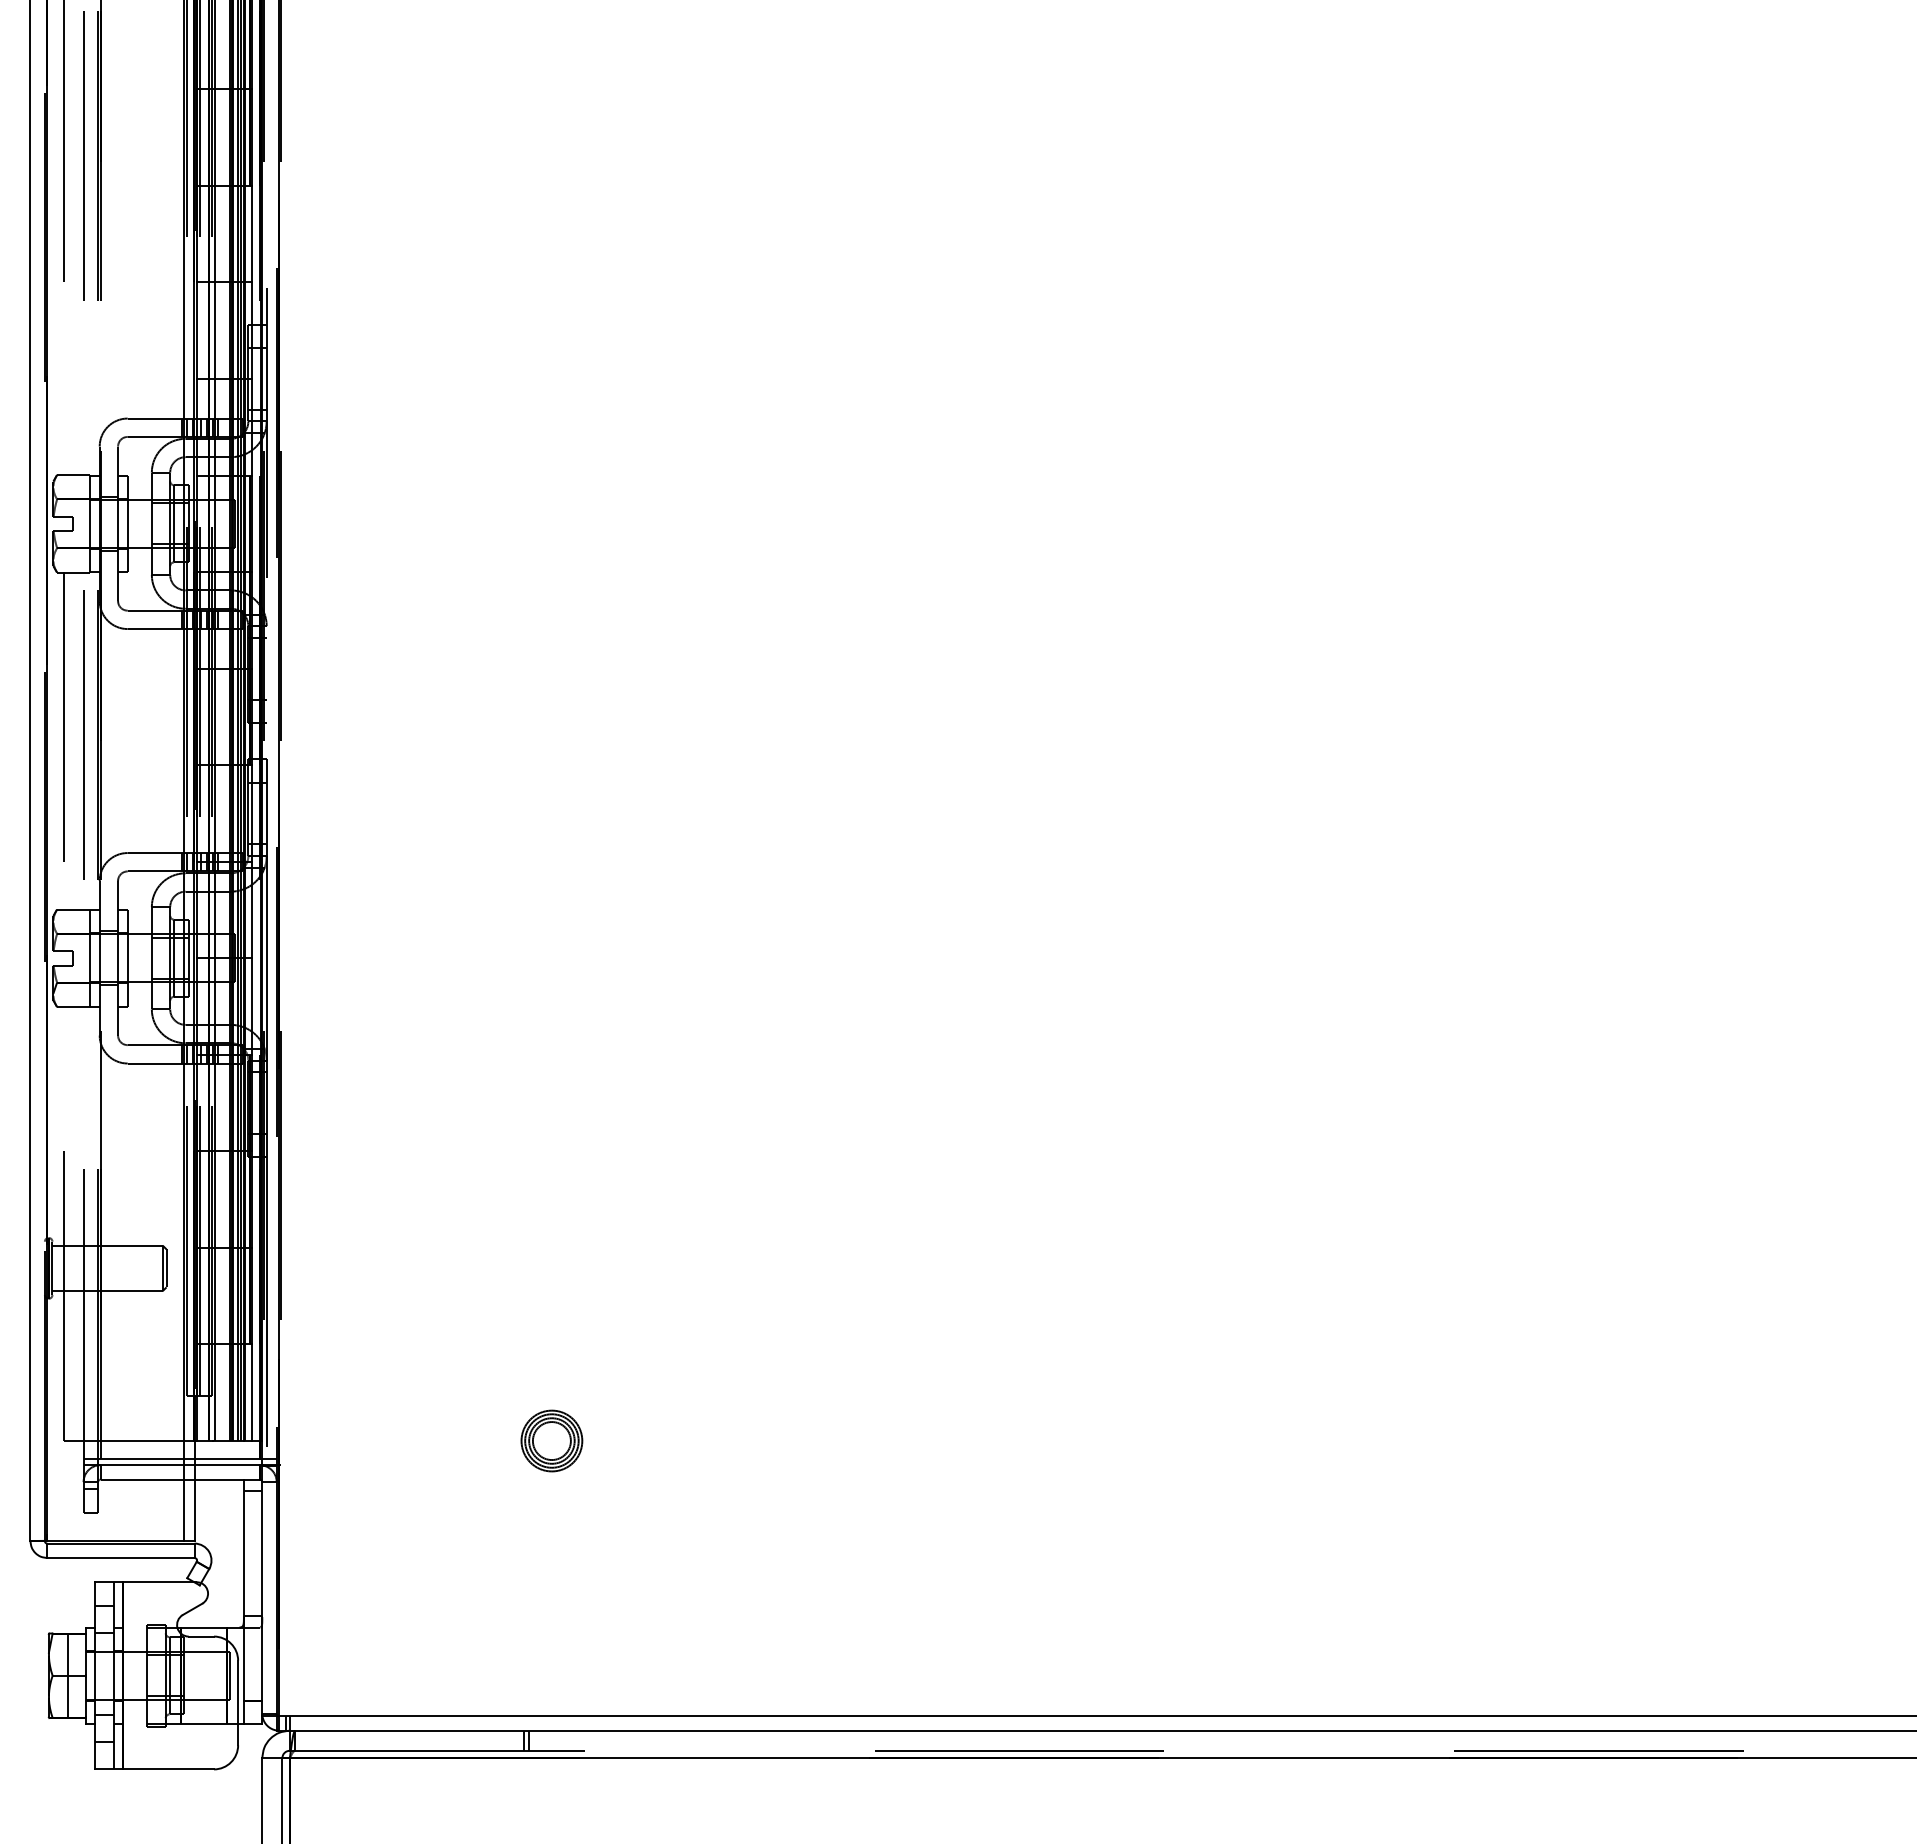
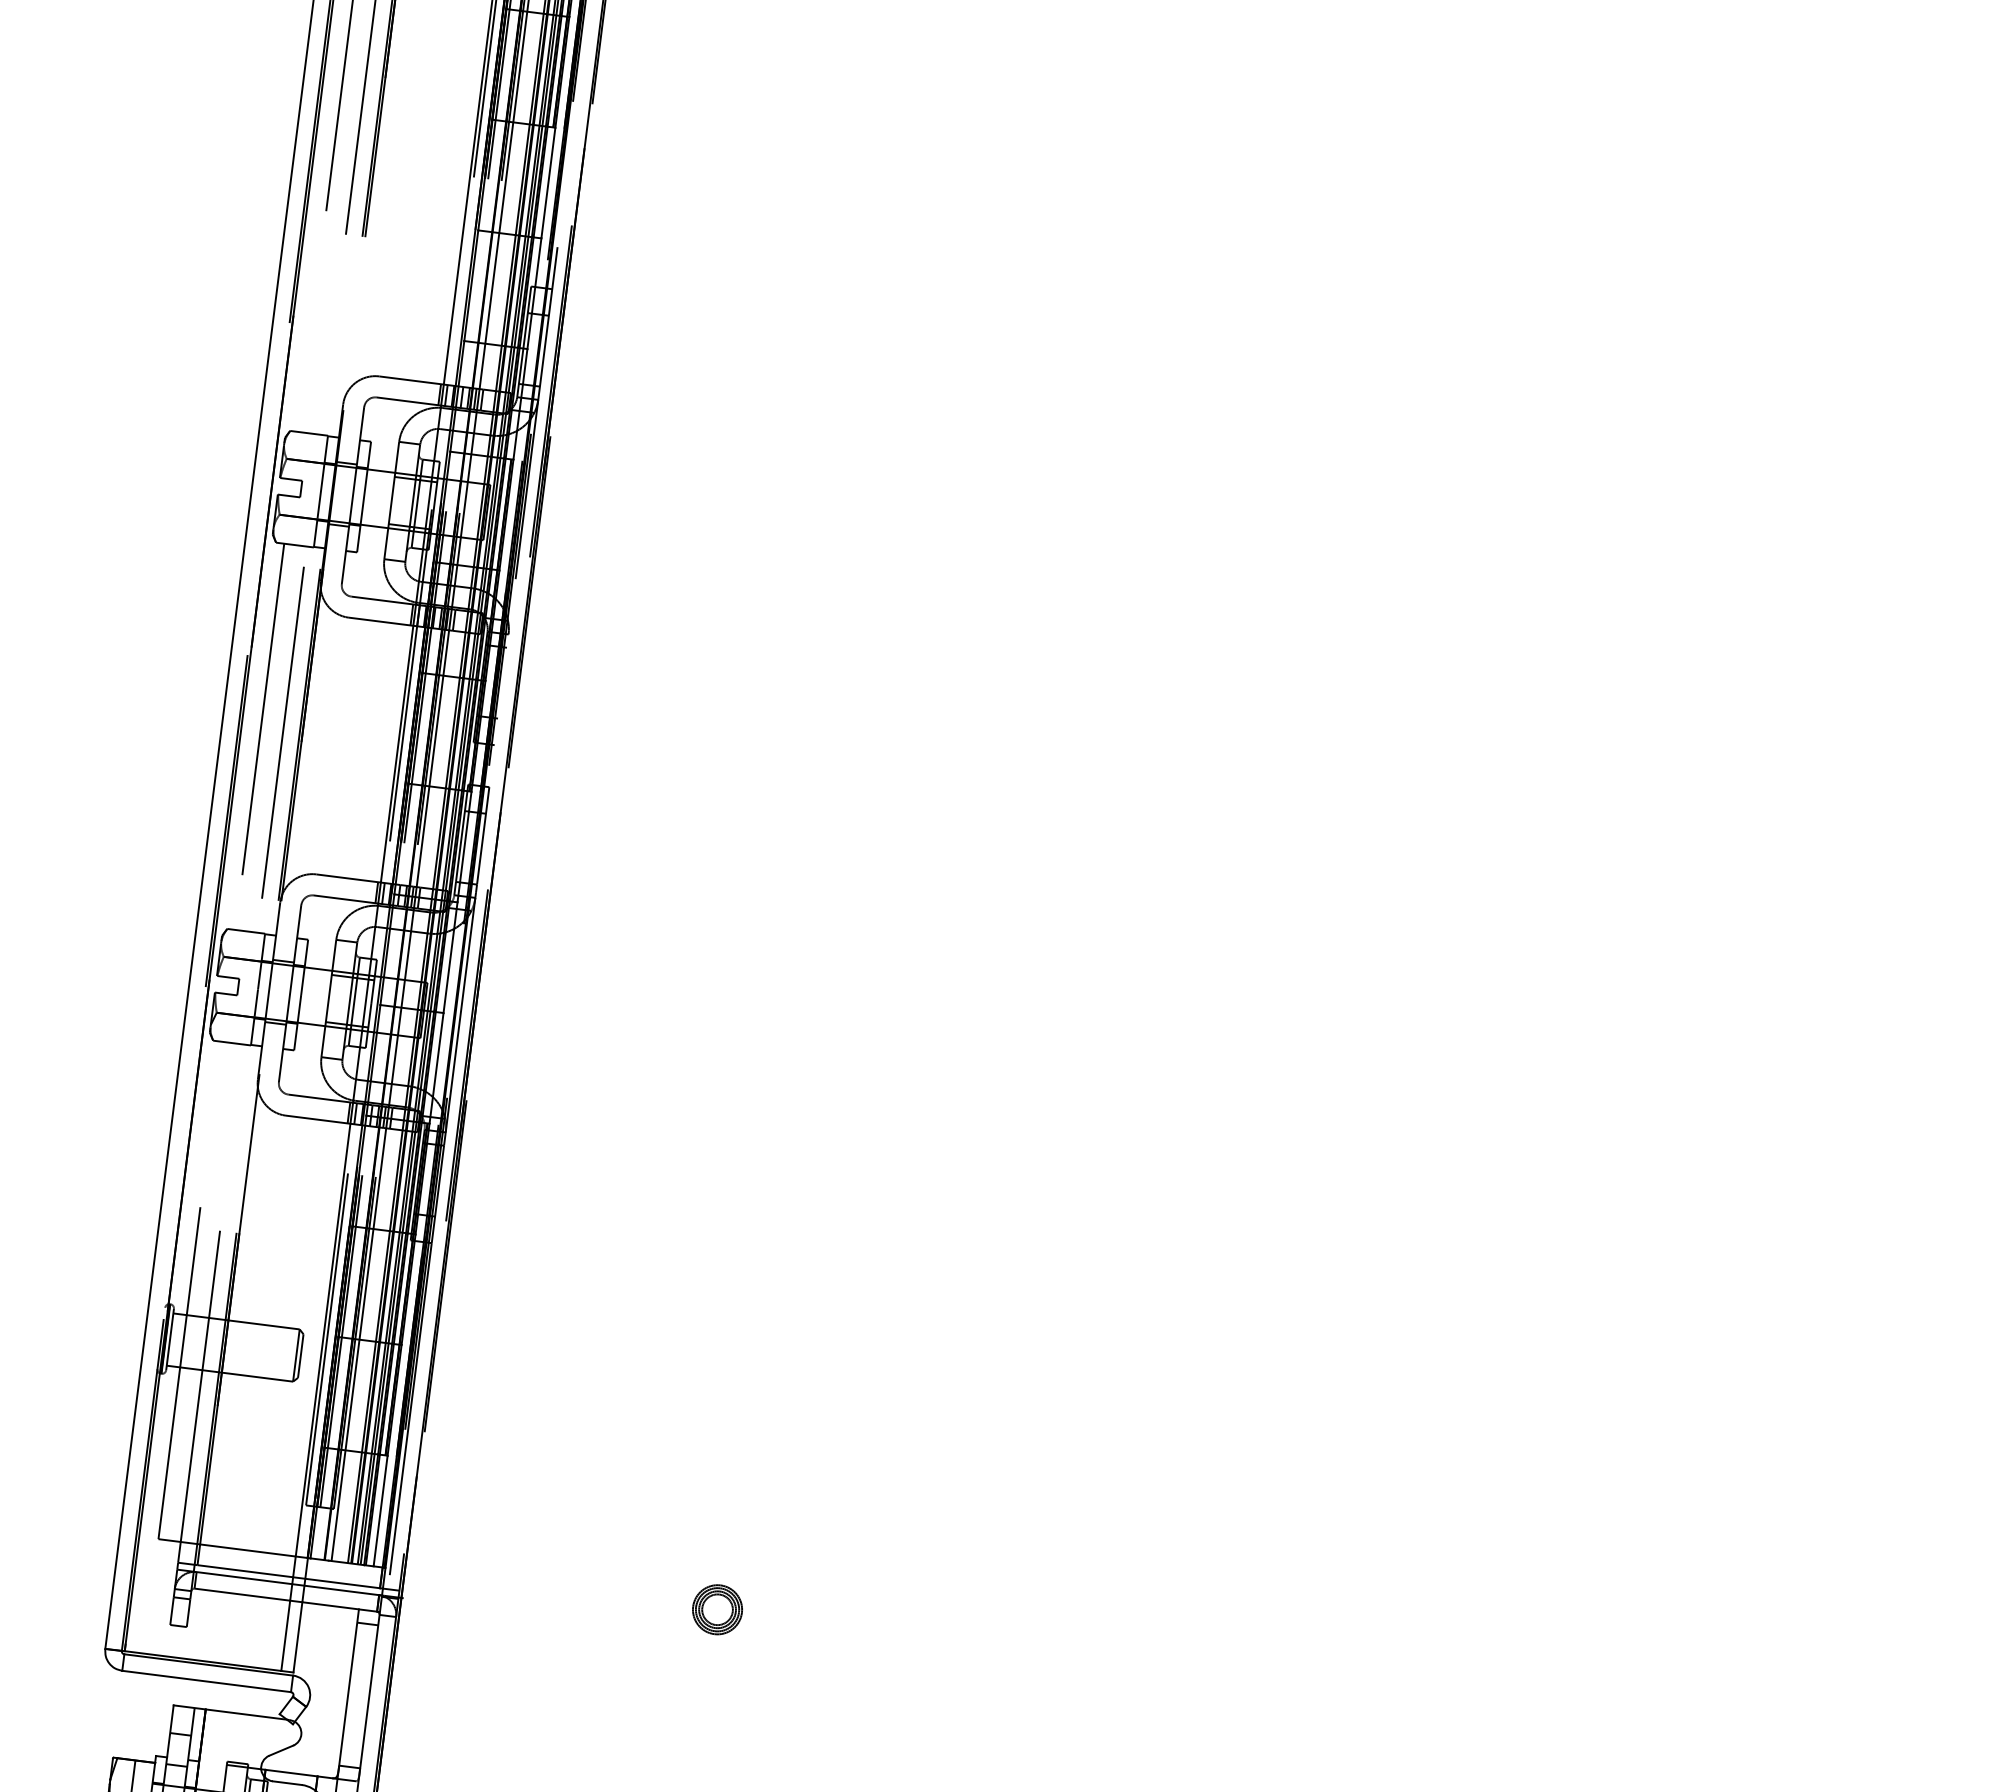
part: (551, 1440) -> (717, 1609), size x0.7

